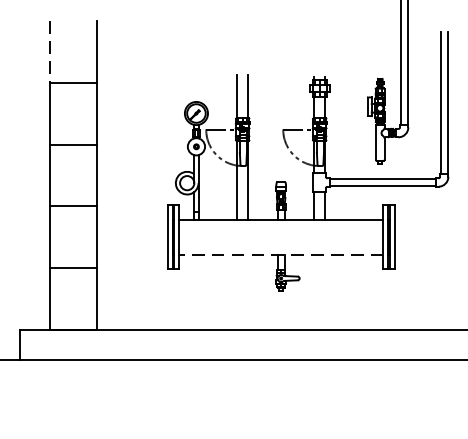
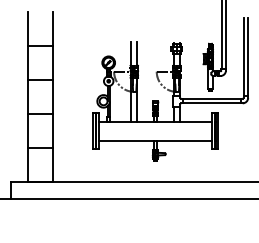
line: (49, 53) -> (27, 29), dashed -> solid
line: (280, 255) -> (155, 141), dashed -> solid

